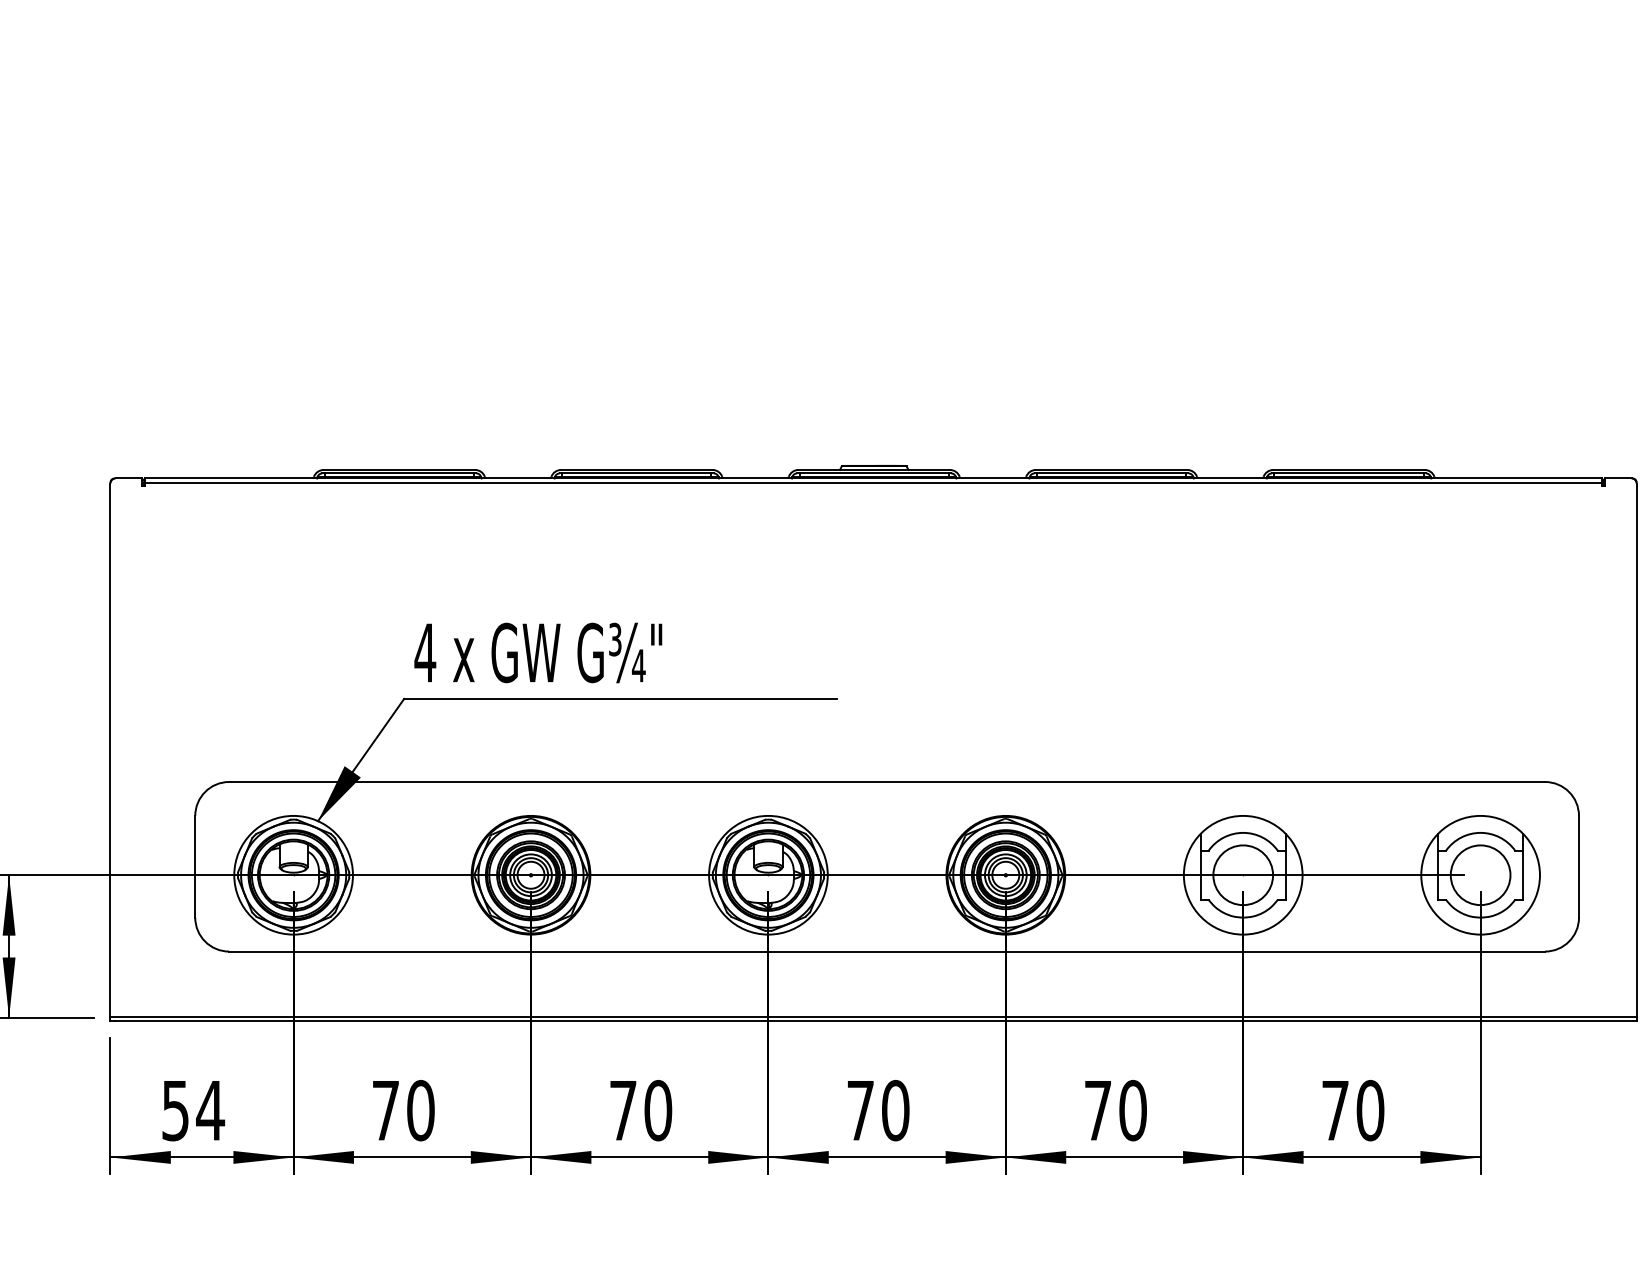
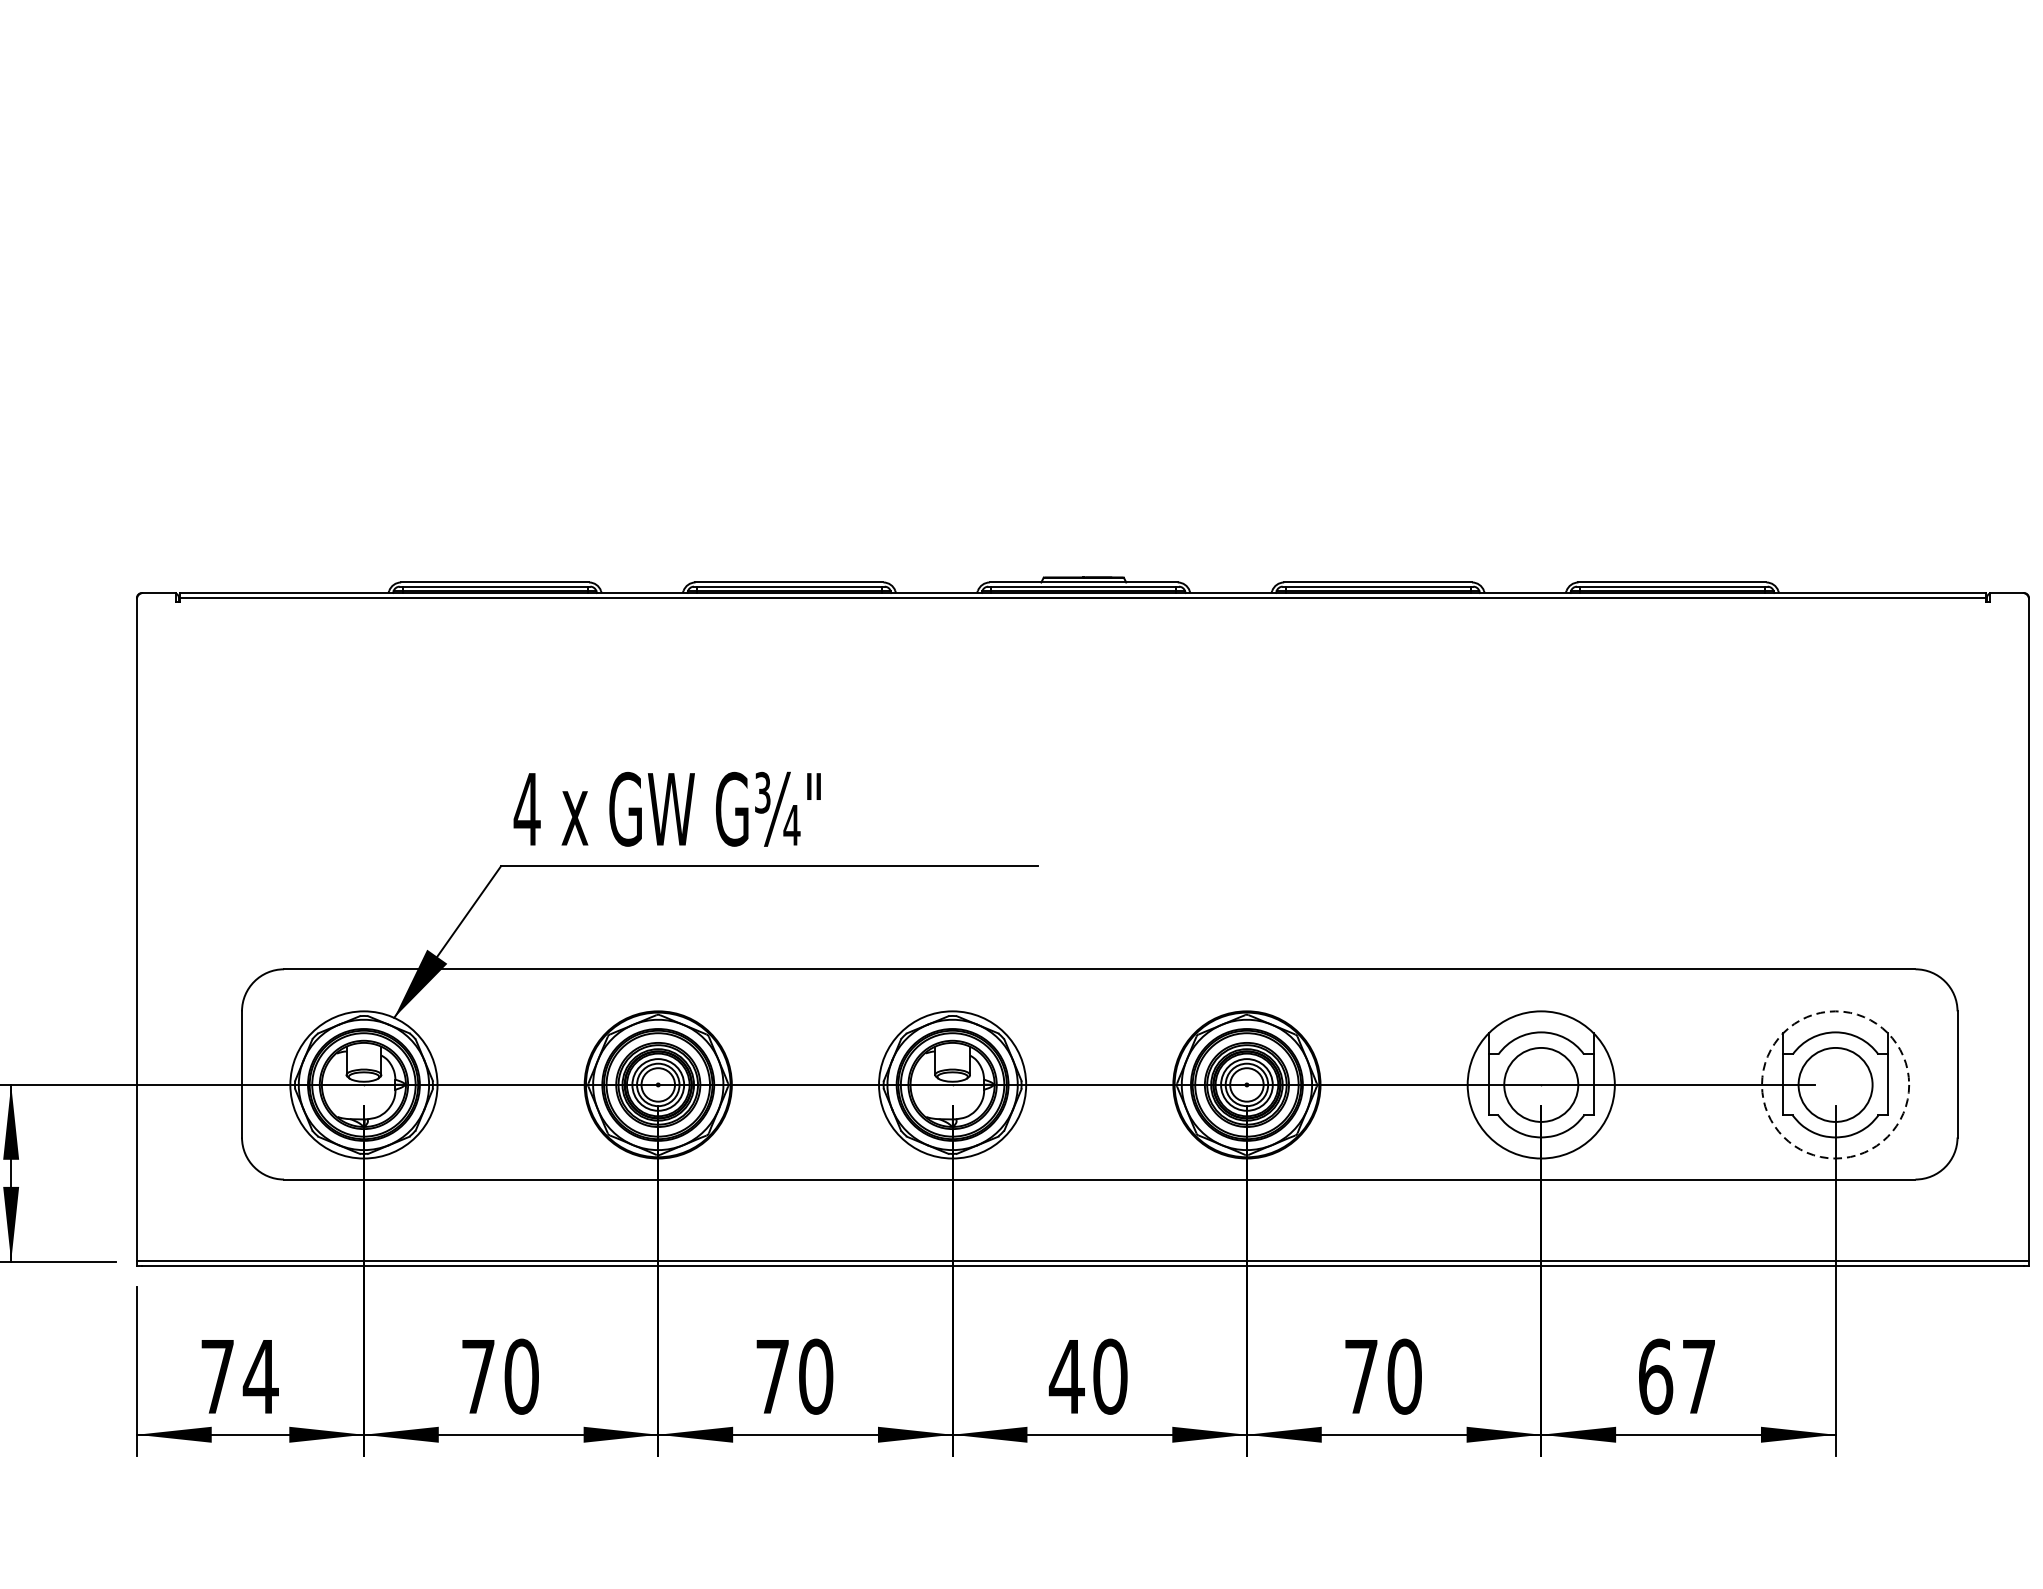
circle: (1480, 874) -> (1835, 1083), solid -> dashed
text: (860, 1110) -> (1066, 1376), 70 -> 40
text: (1353, 1110) -> (1677, 1376), 70 -> 67
text: (175, 1111) -> (217, 1377), 54 -> 74

